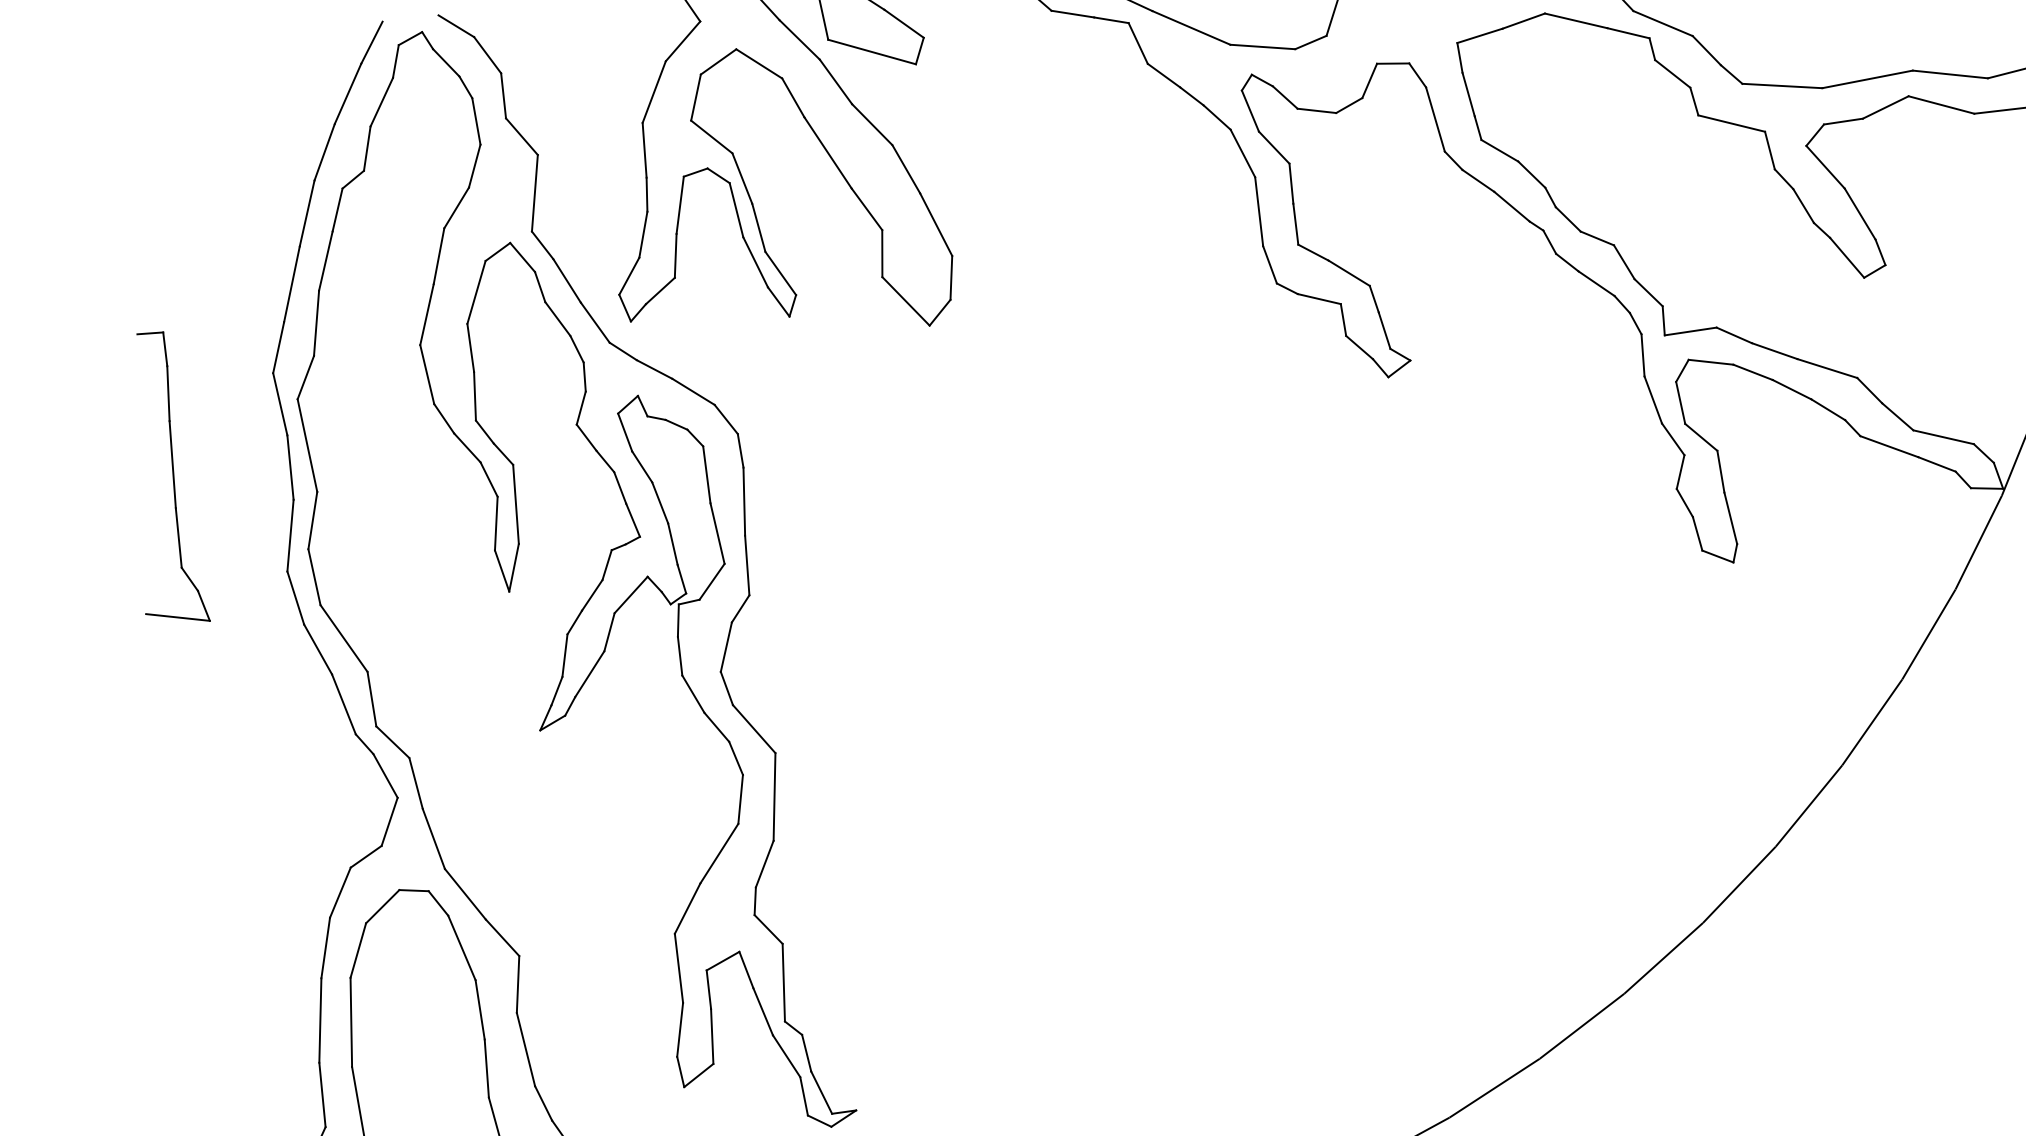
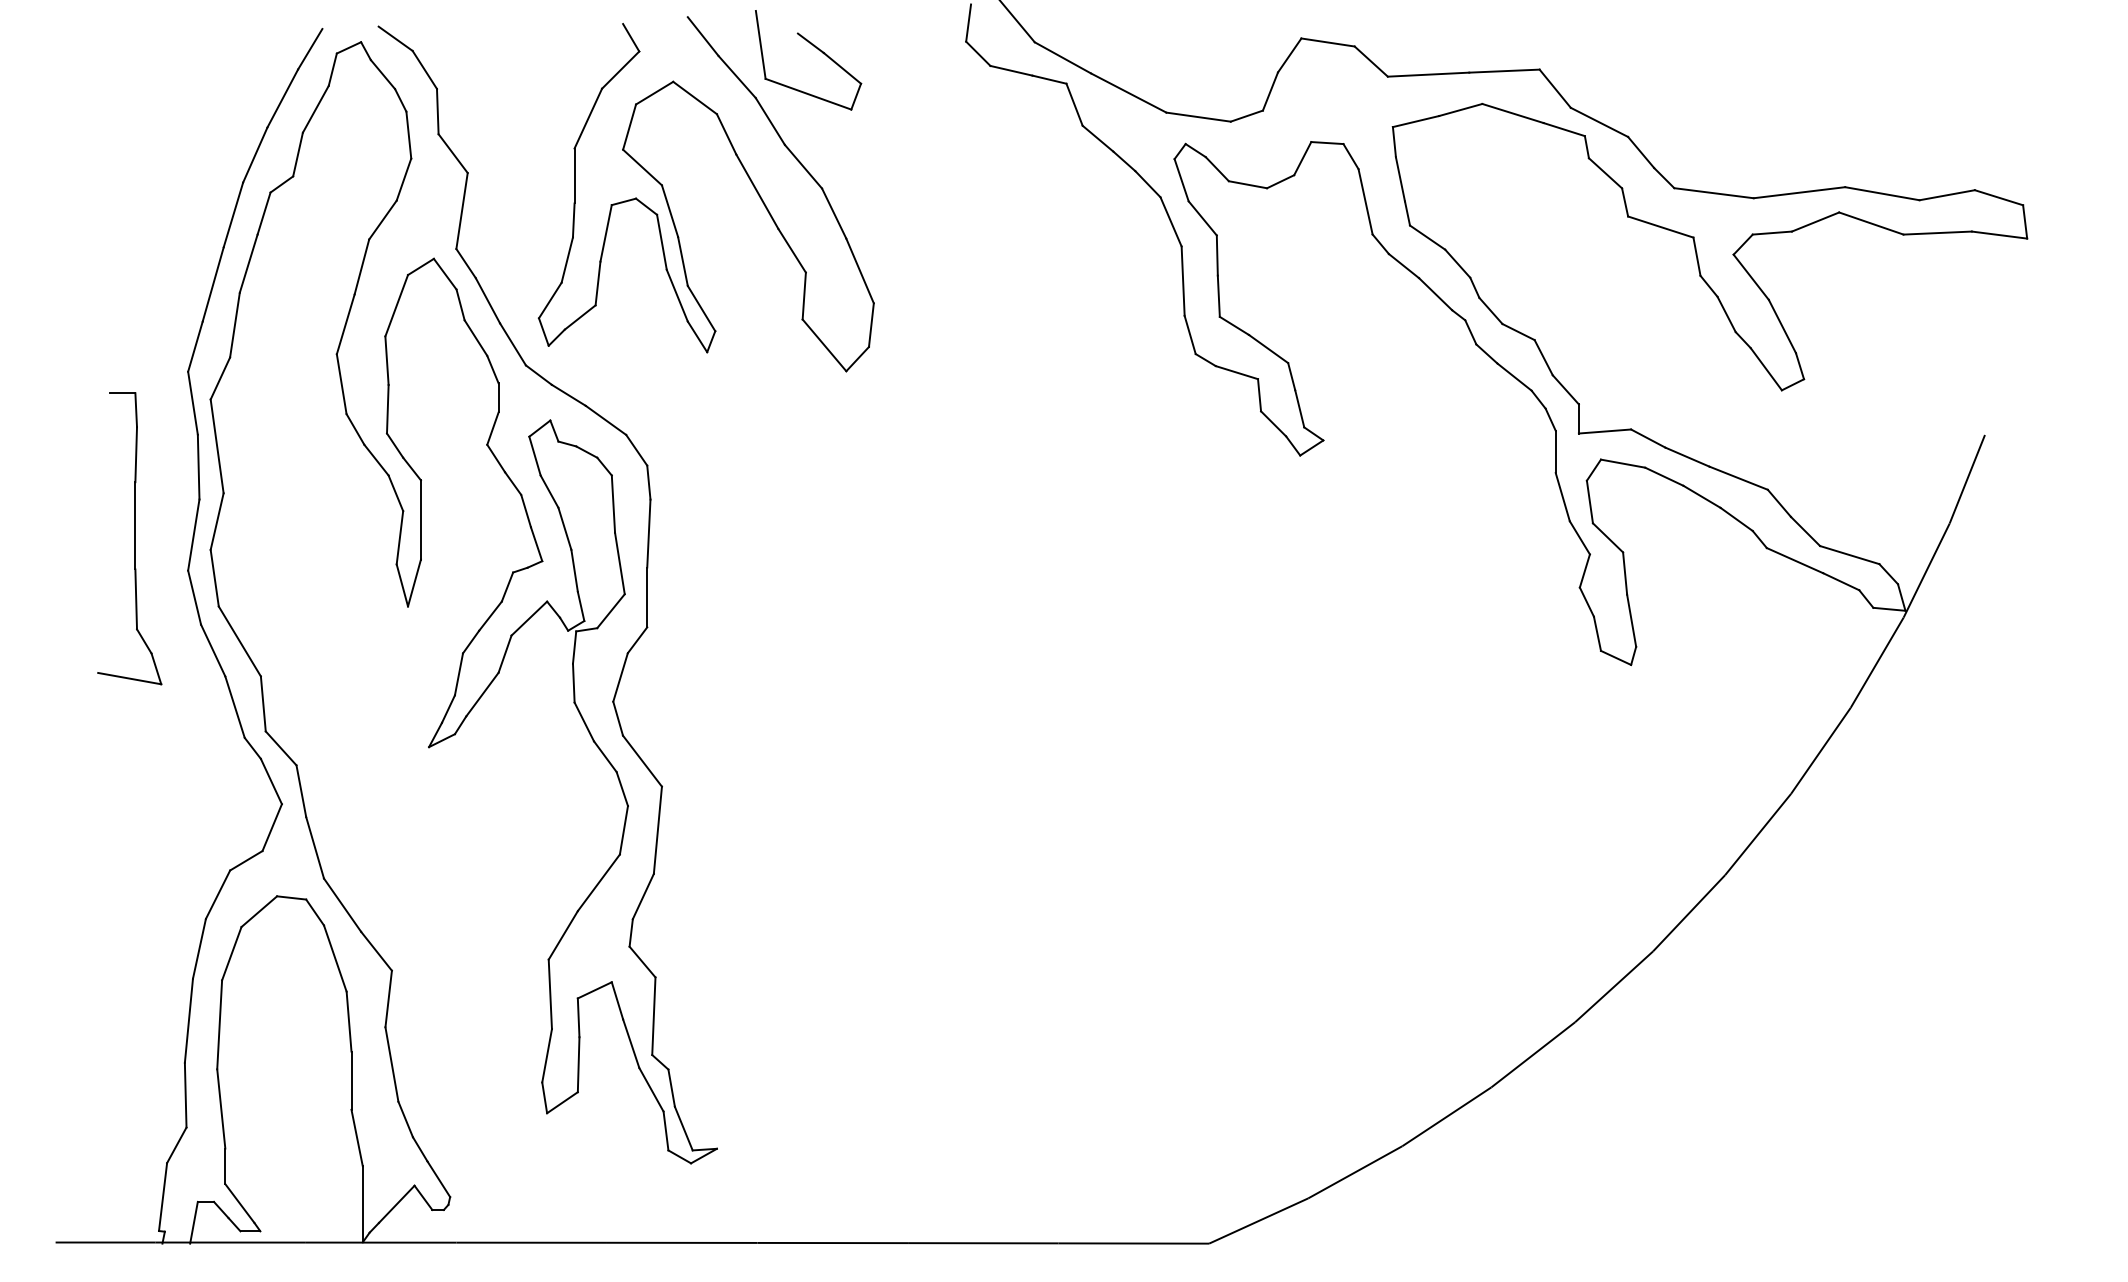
part: (167, 477) -> (129, 538), moved

